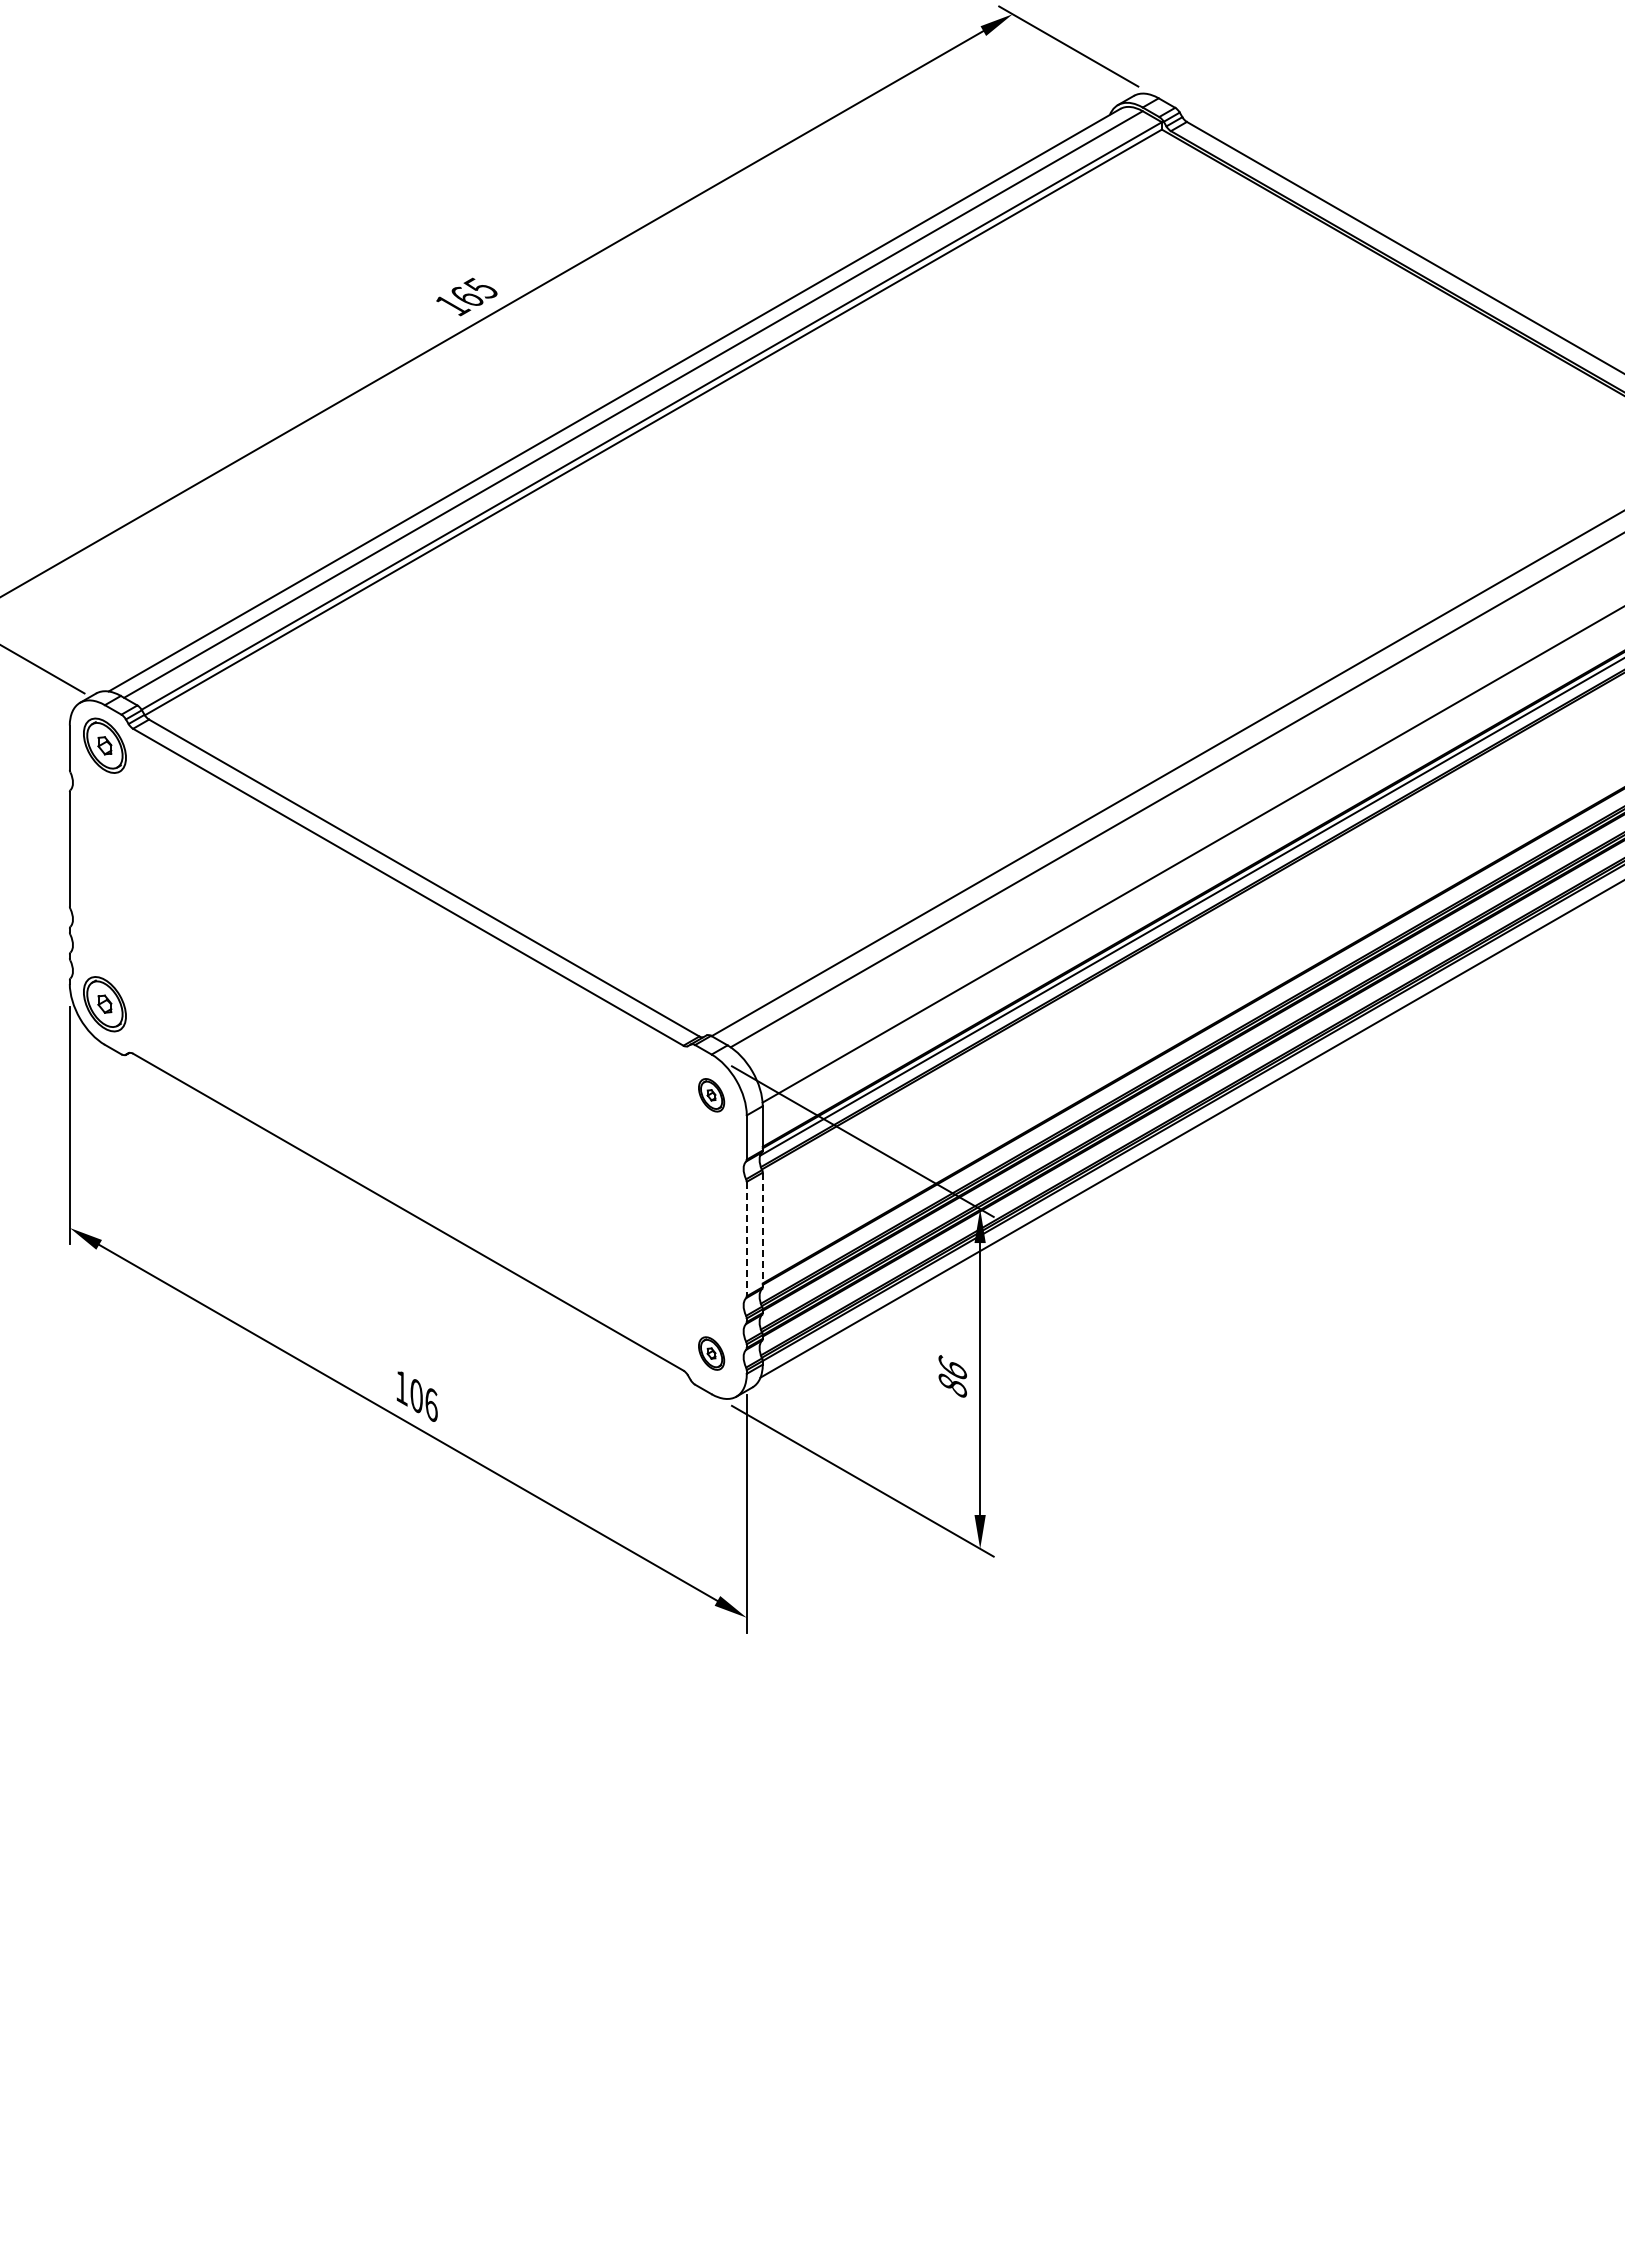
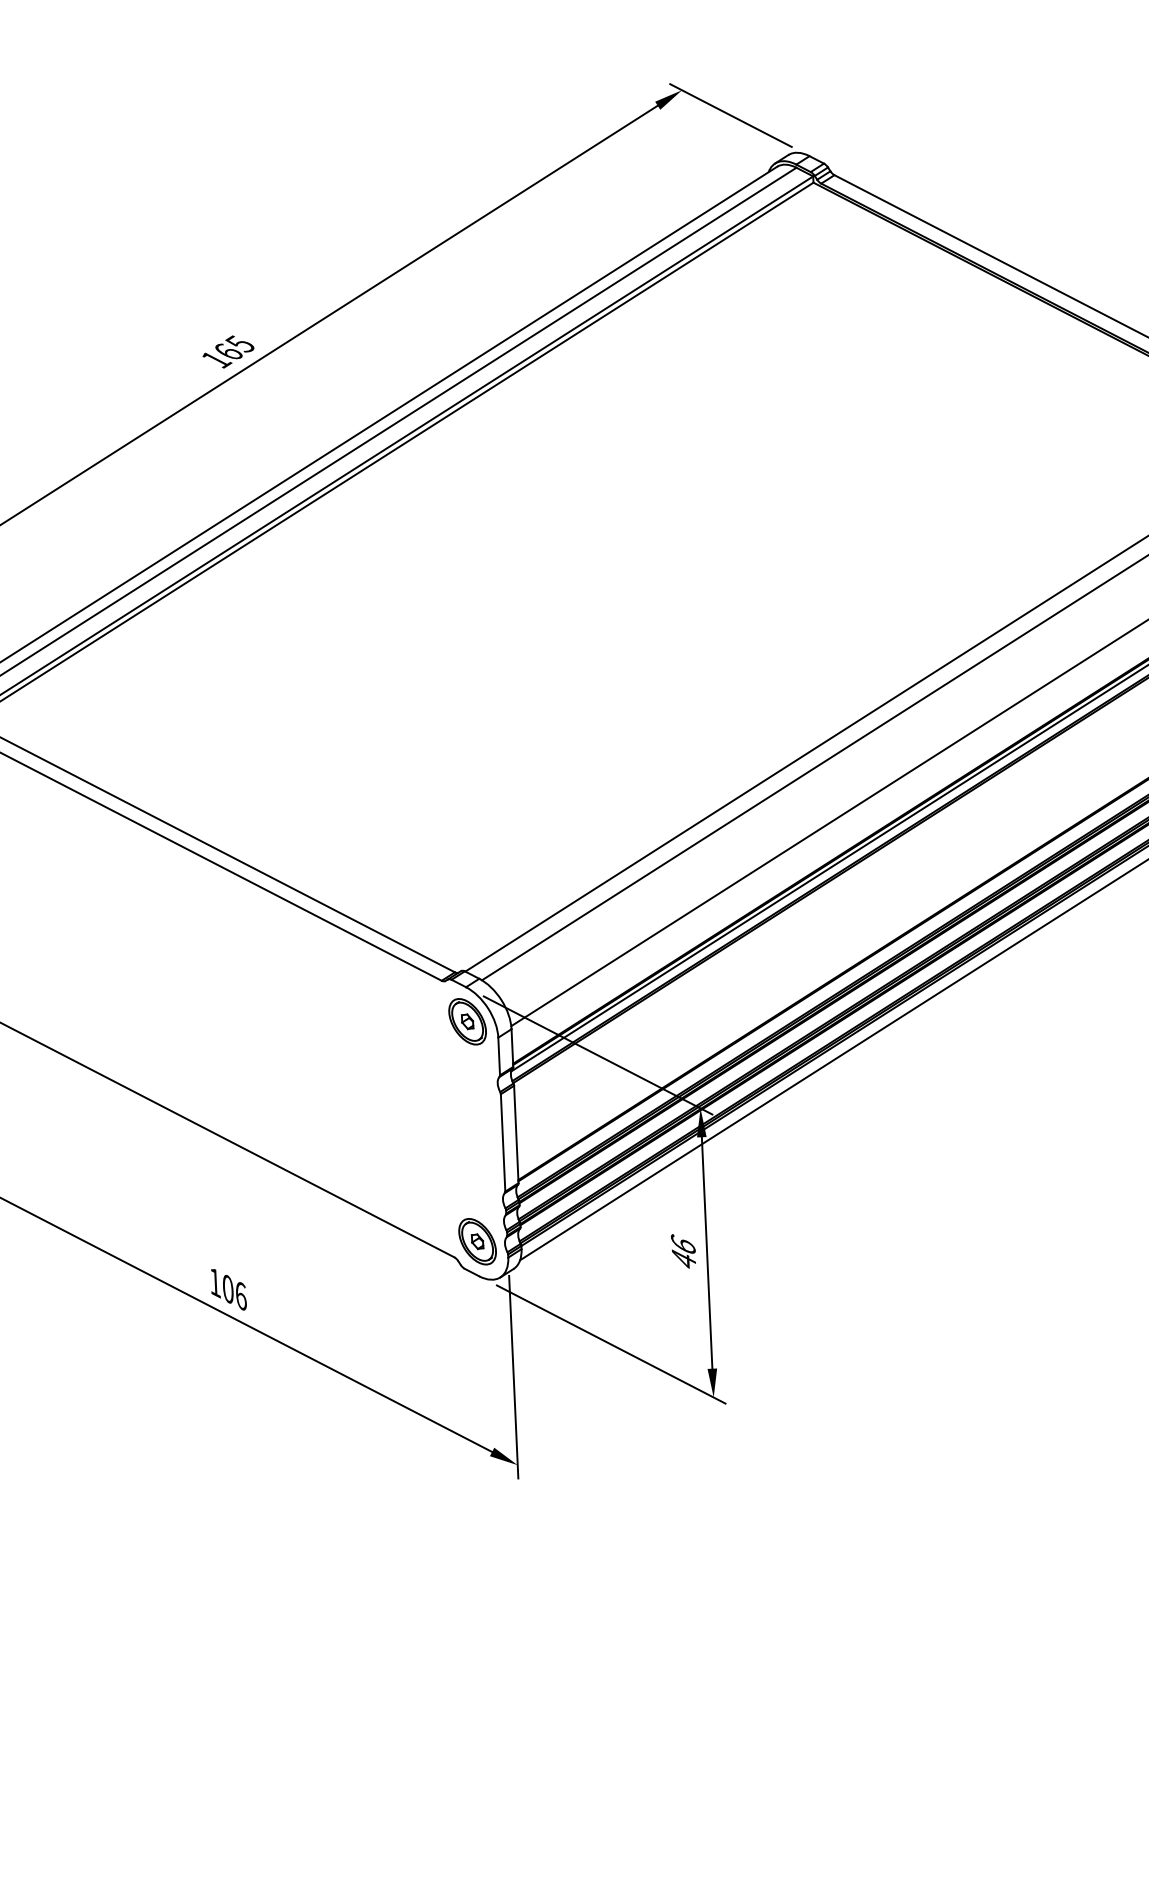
part: (711, 1095) -> (467, 1022), size x1.67
line: (762, 1230) -> (516, 1134), dashed -> solid
line: (746, 1239) -> (502, 1143), dashed -> solid
part: (711, 1353) -> (477, 1241), size x1.67
text: (952, 1385) -> (683, 1259), 86 -> 46

